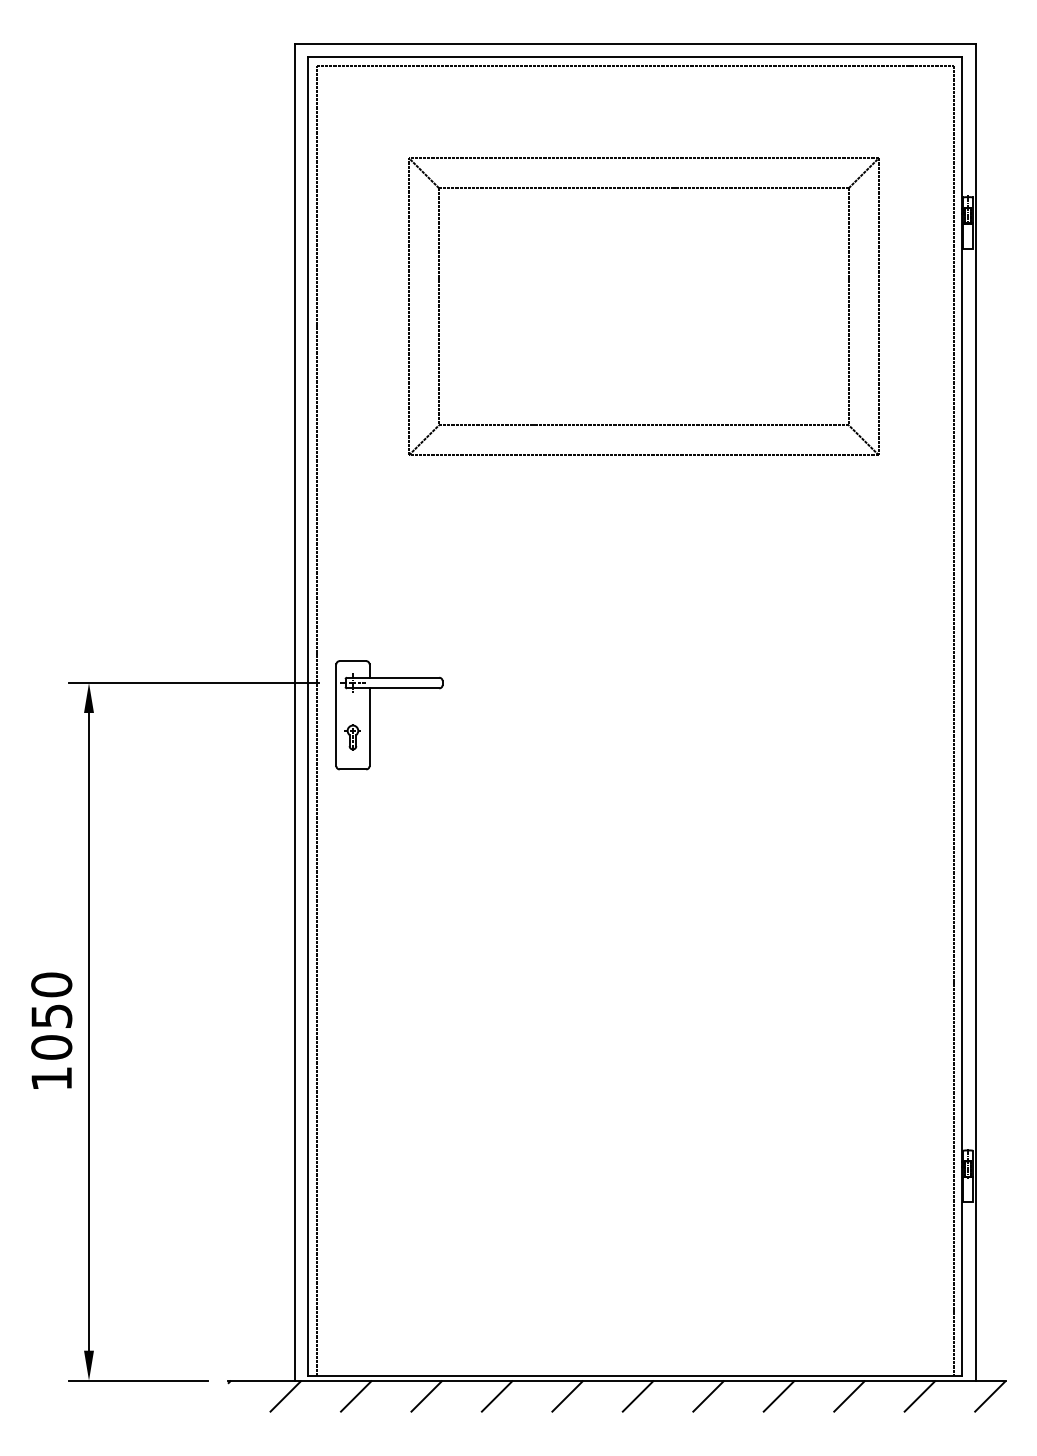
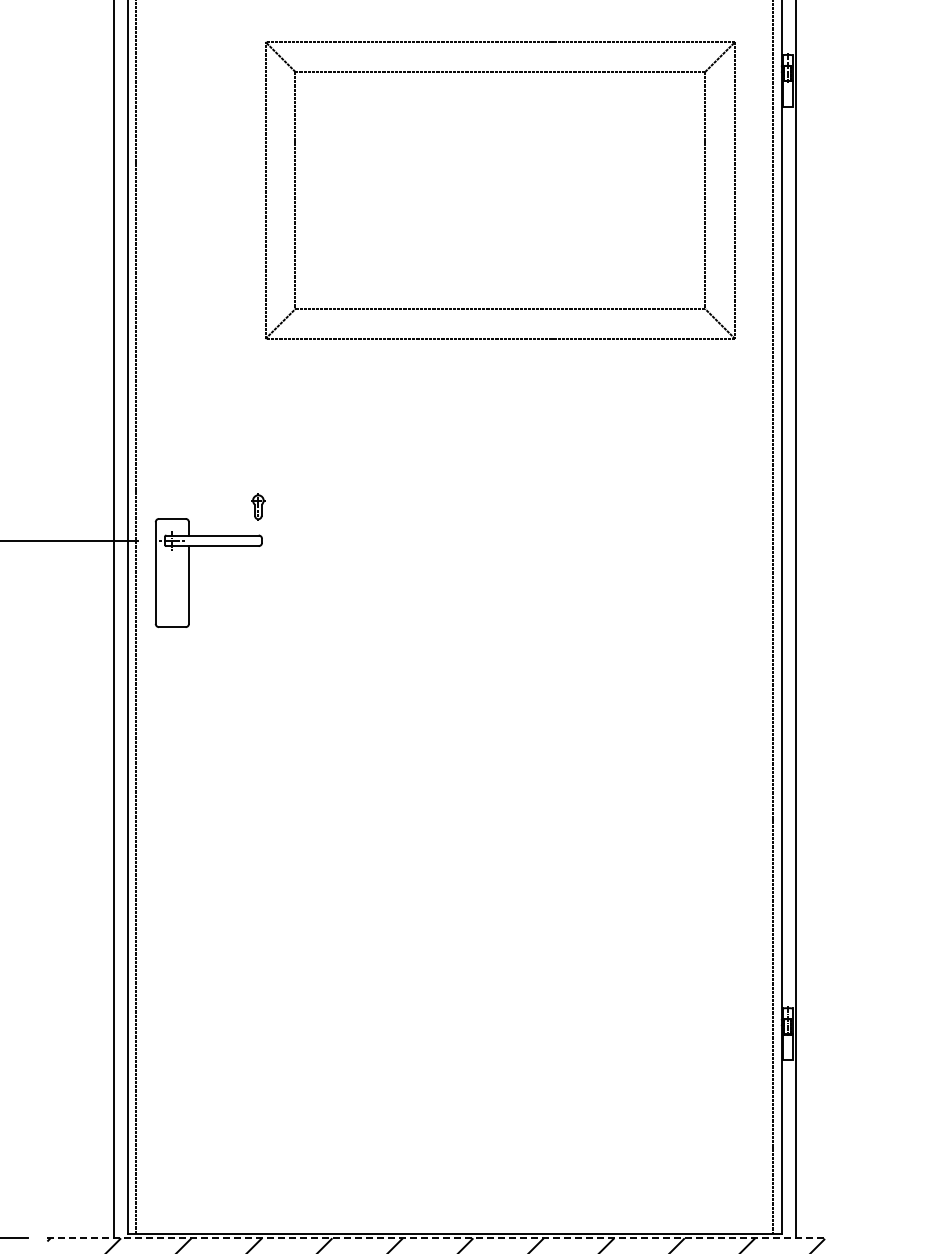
part: (643, 188) -> (499, 72), moved
part: (352, 737) -> (257, 507), moved
line: (616, 1380) -> (435, 1238), solid -> dashed

